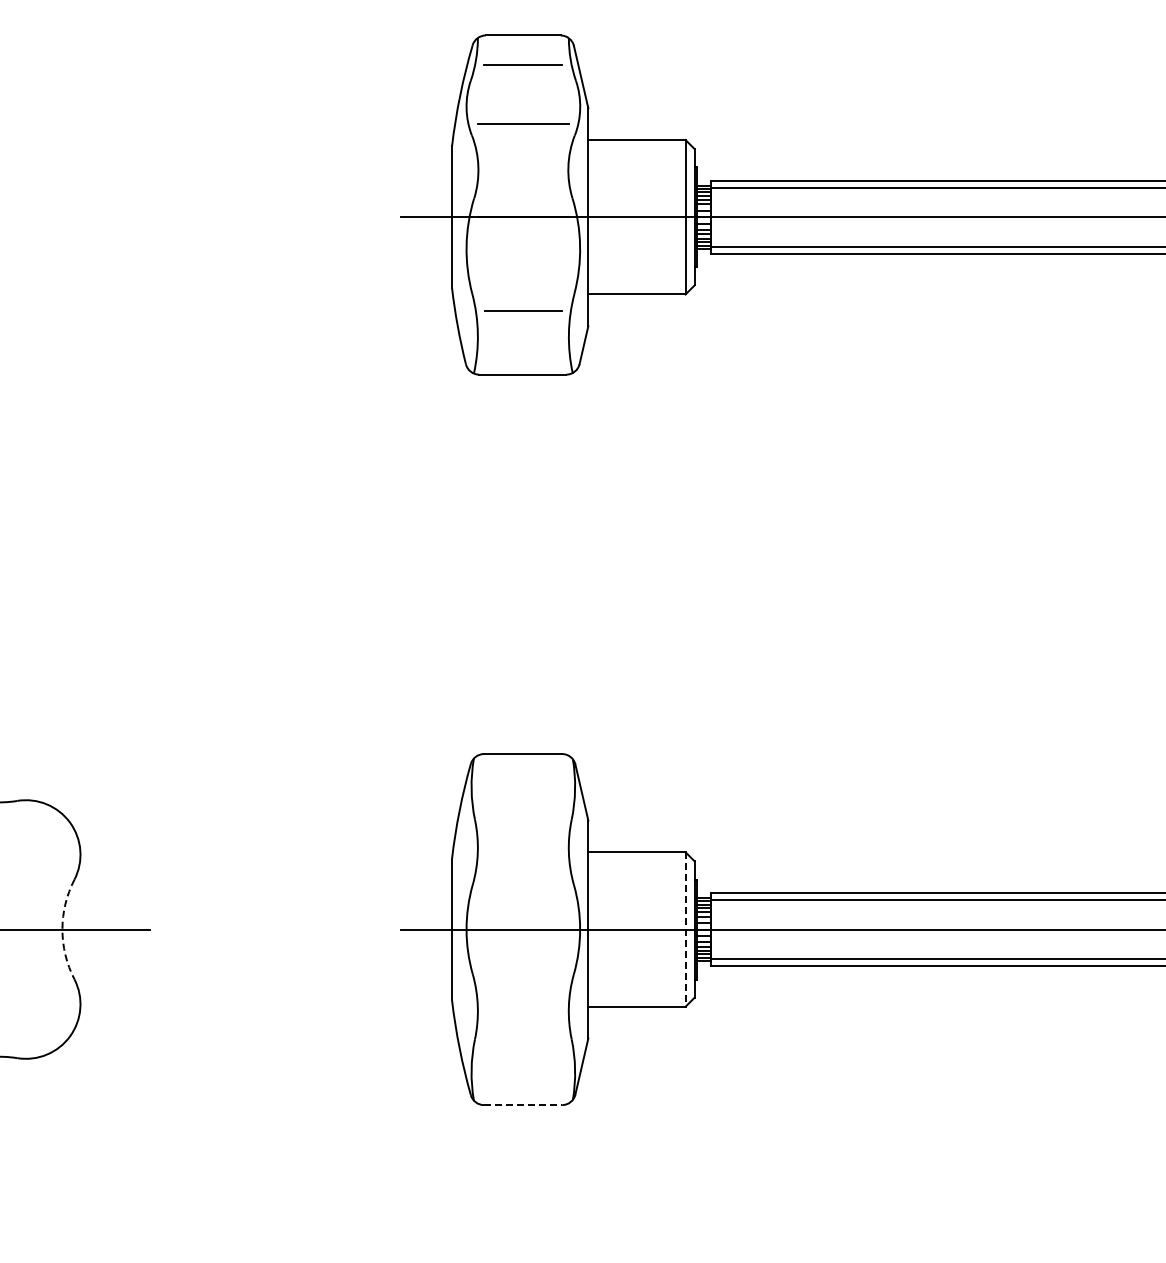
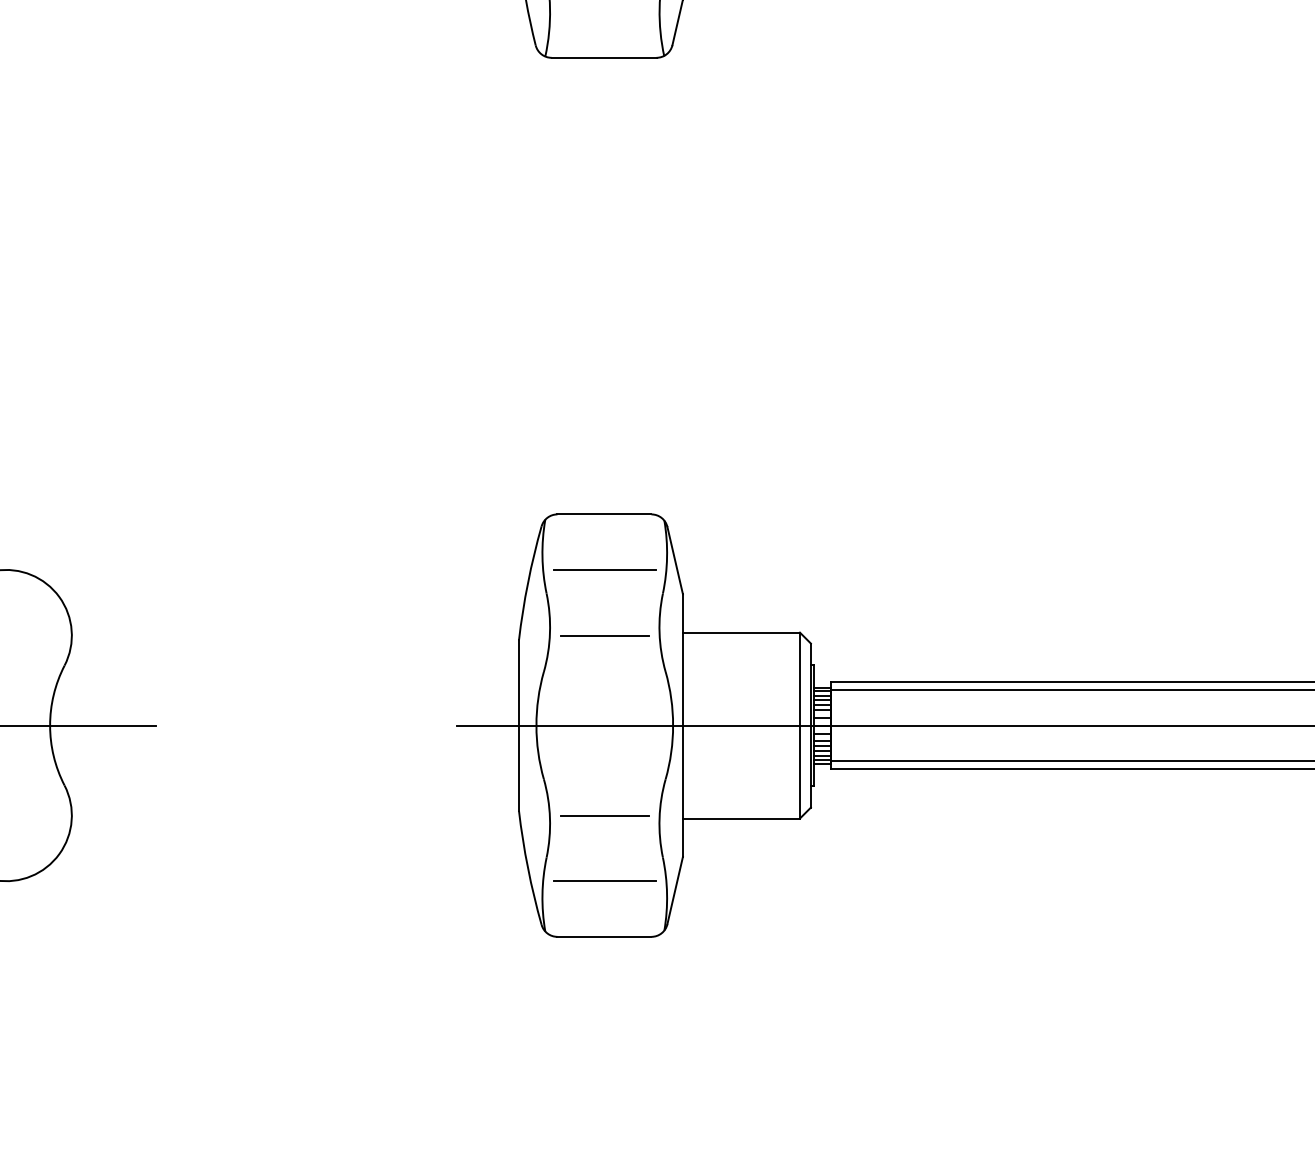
line: (523, 800) -> (604, 570), added
line: (522, 854) -> (603, 635), added
arc: (62, 929) -> (50, 725), dashed -> solid
line: (685, 930) -> (799, 726), dashed -> solid
line: (522, 1004) -> (603, 815), added
line: (523, 1058) -> (604, 880), added
line: (523, 1105) -> (604, 937), dashed -> solid

